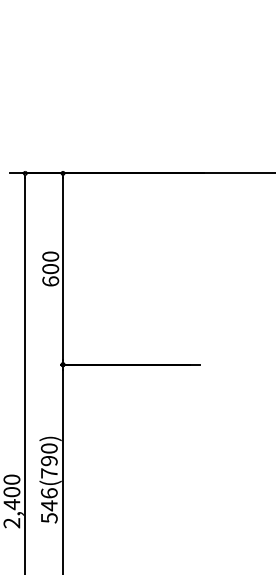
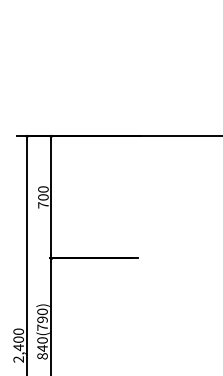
text: (50, 281) -> (43, 205), 600 -> 700
text: (49, 505) -> (42, 348), 546(790) -> 840(790)

